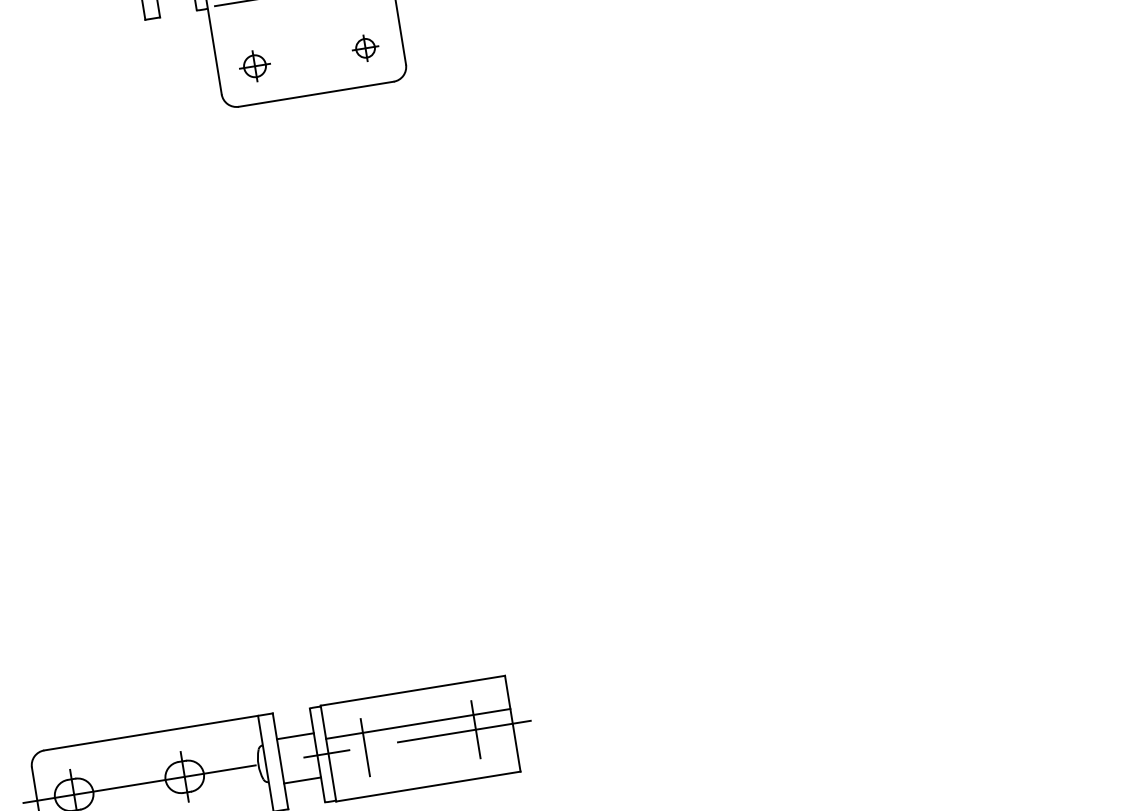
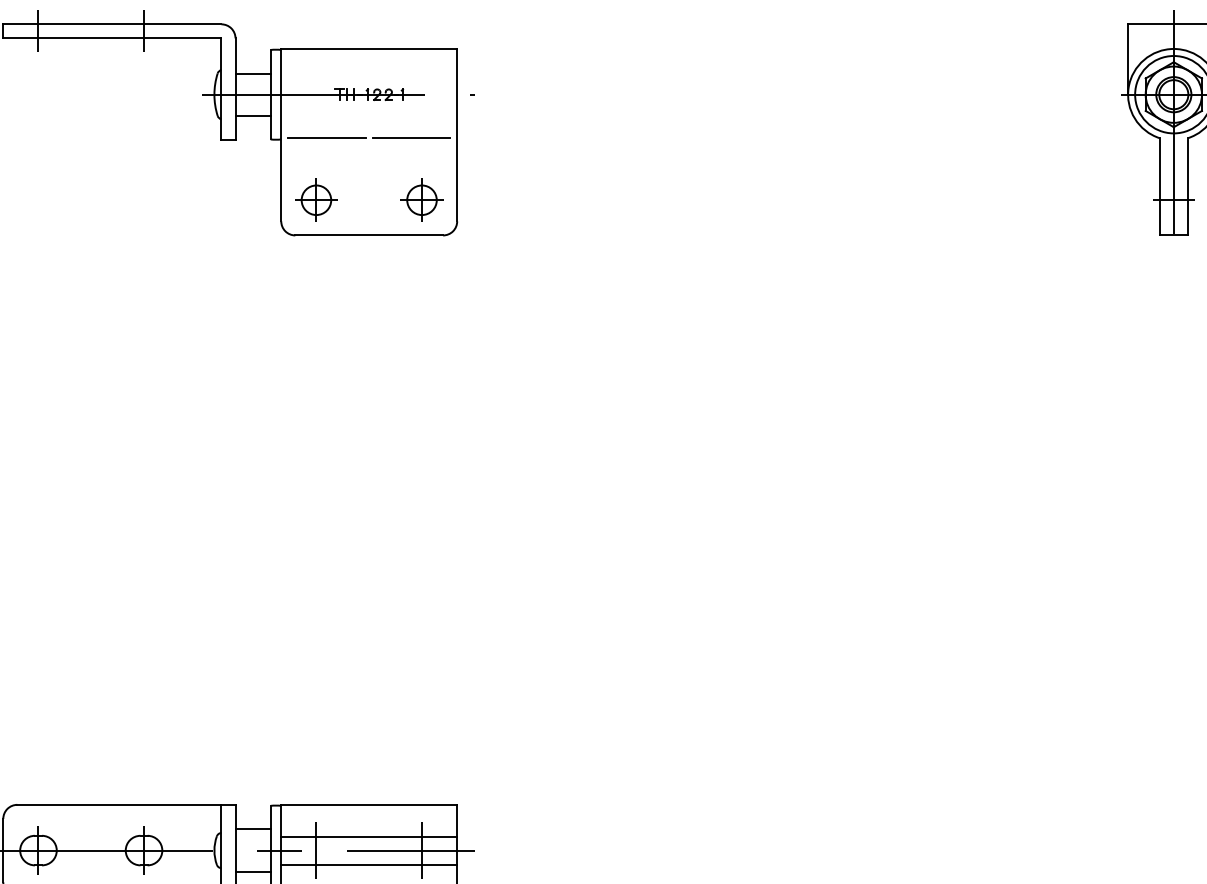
part: (364, 47) -> (421, 199), size x1.67
part: (254, 65) -> (316, 199), size x1.43
line: (423, 753) -> (369, 864), added

